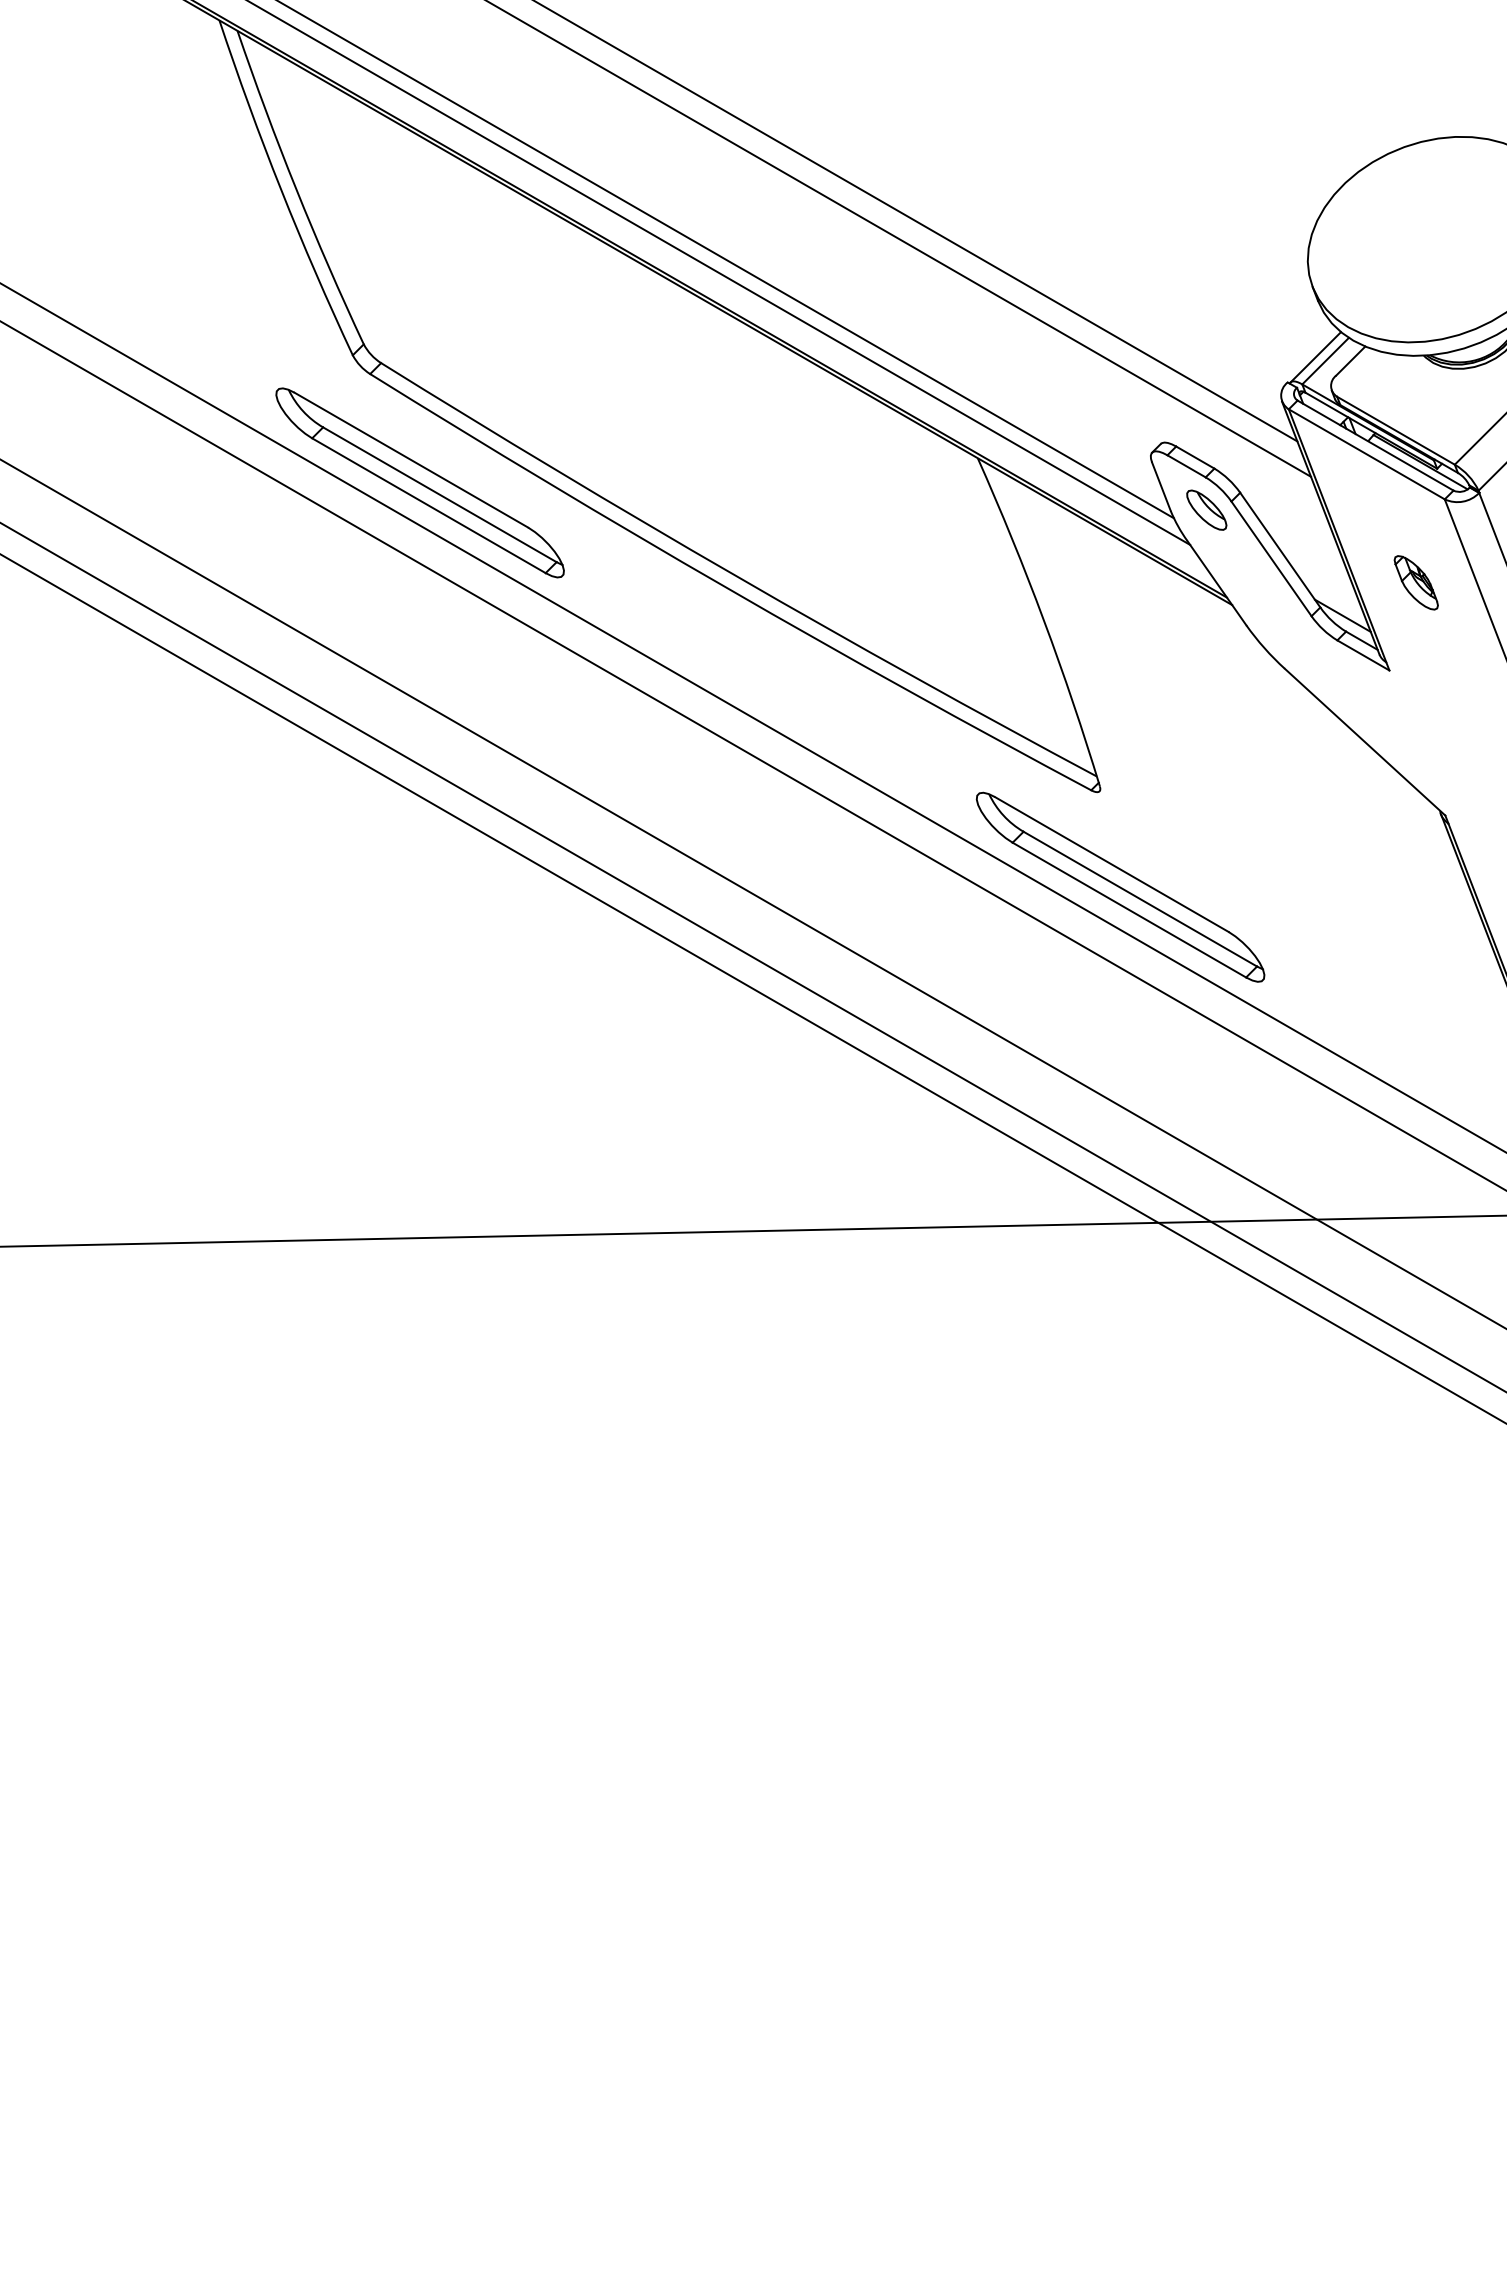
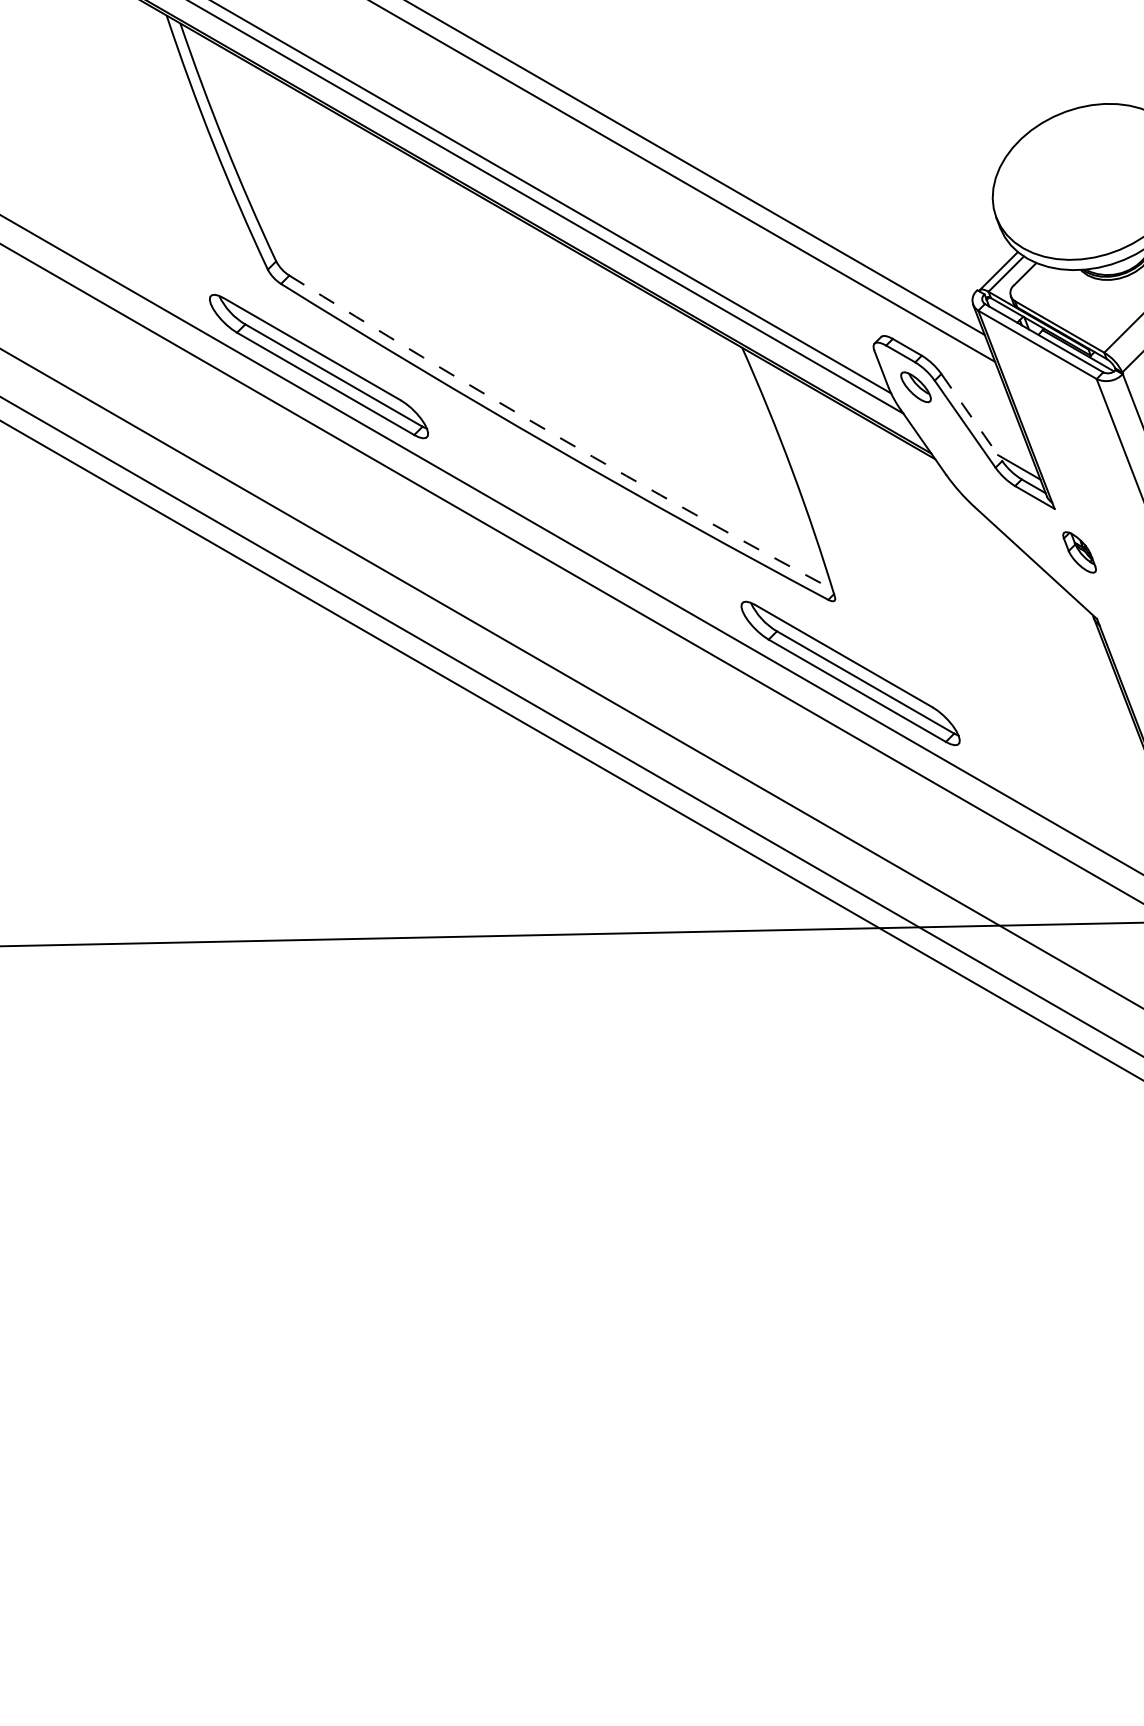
line: (1280, 550) -> (971, 417), solid -> dashed
arc: (735, 575) -> (558, 436), solid -> dashed
part: (1415, 582) -> (1079, 552), moved

